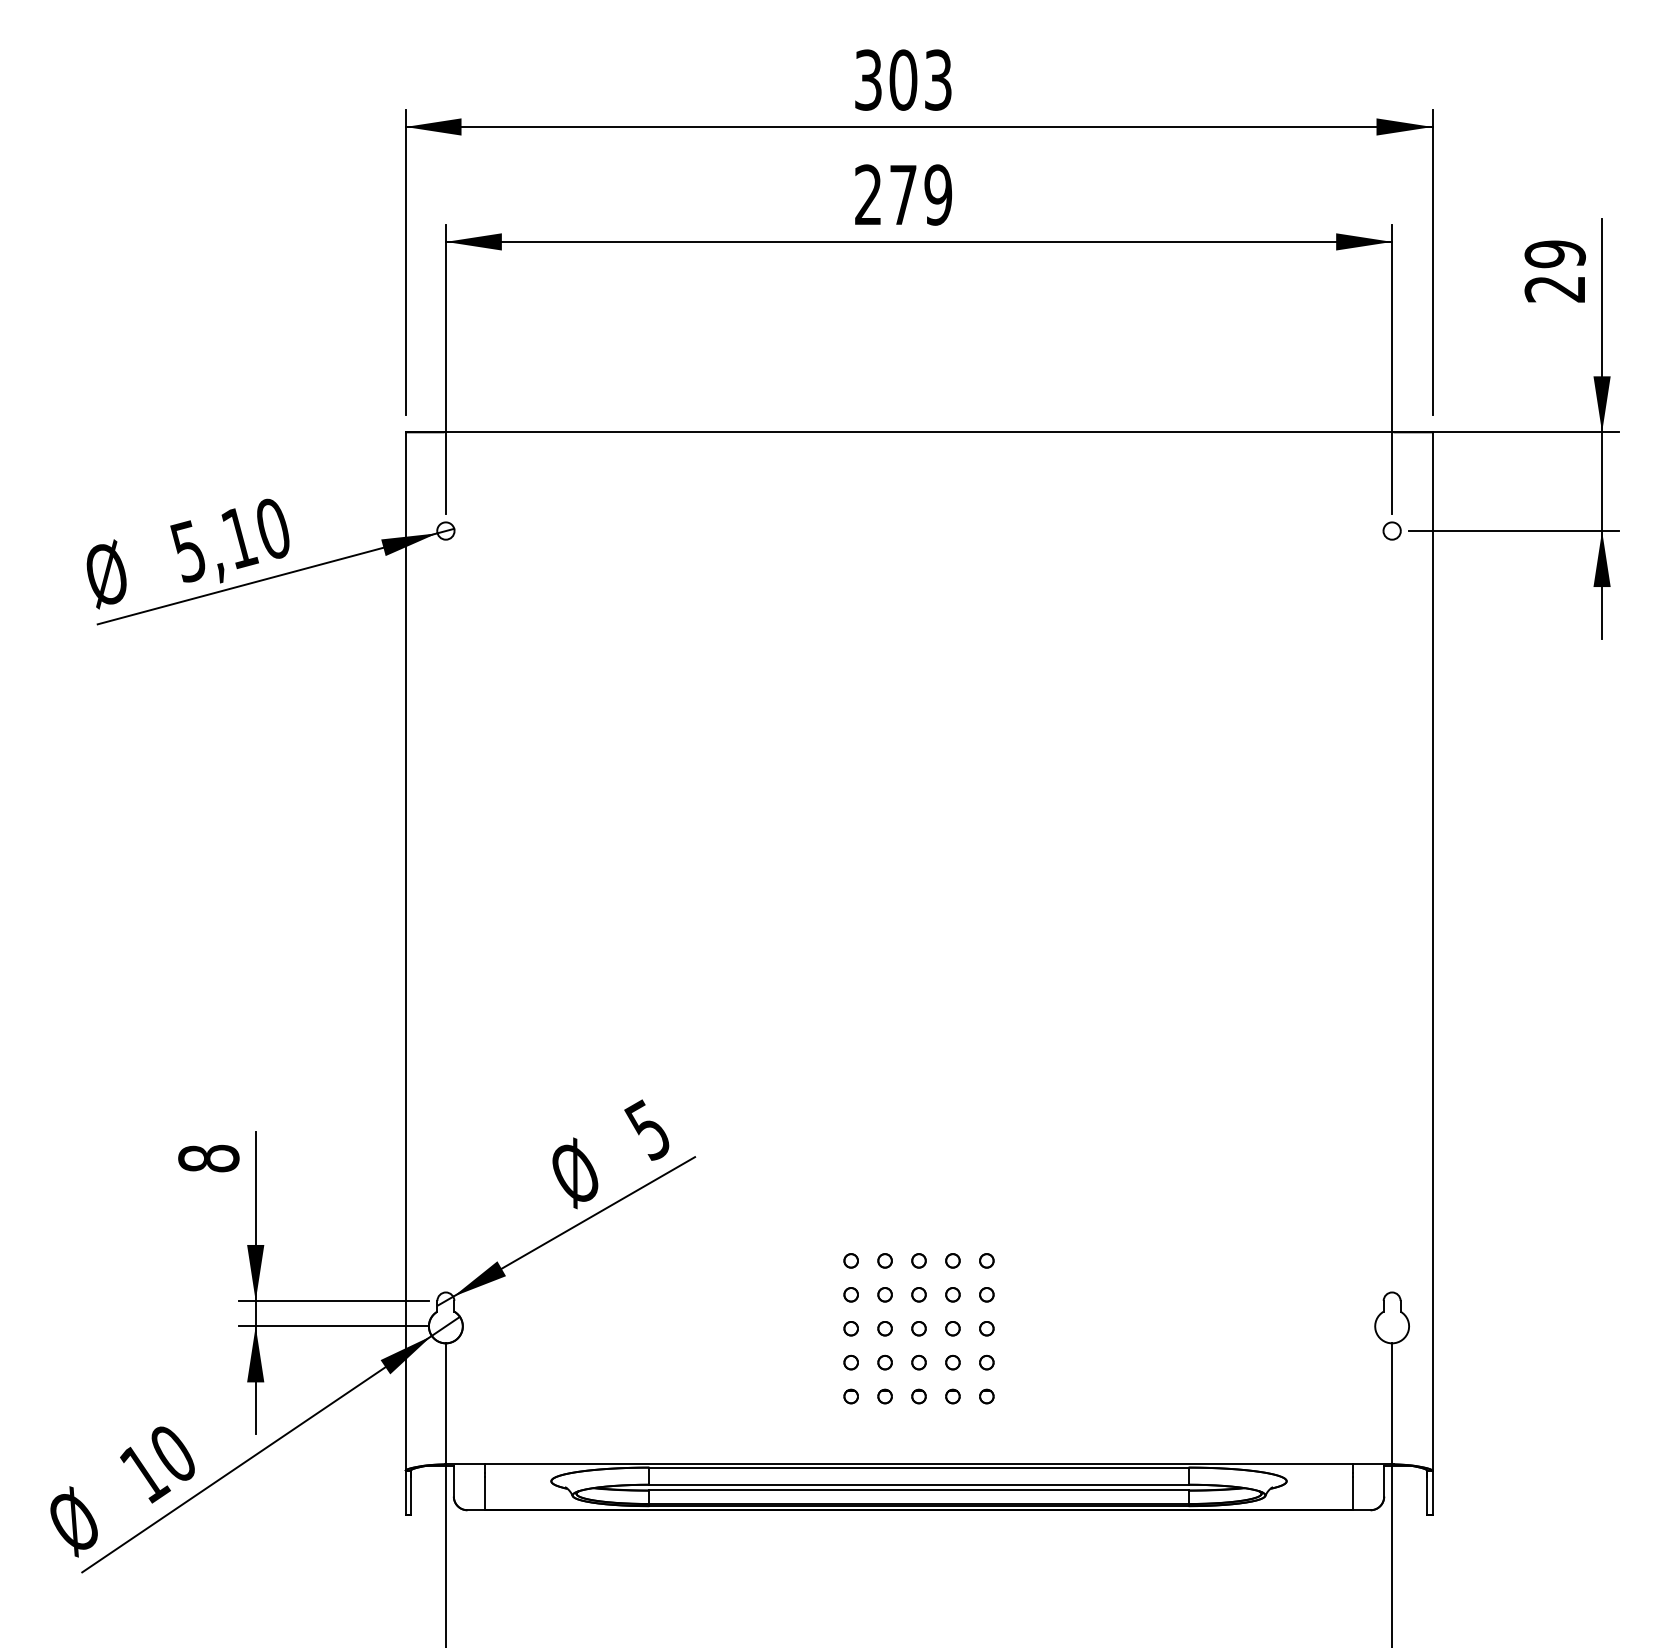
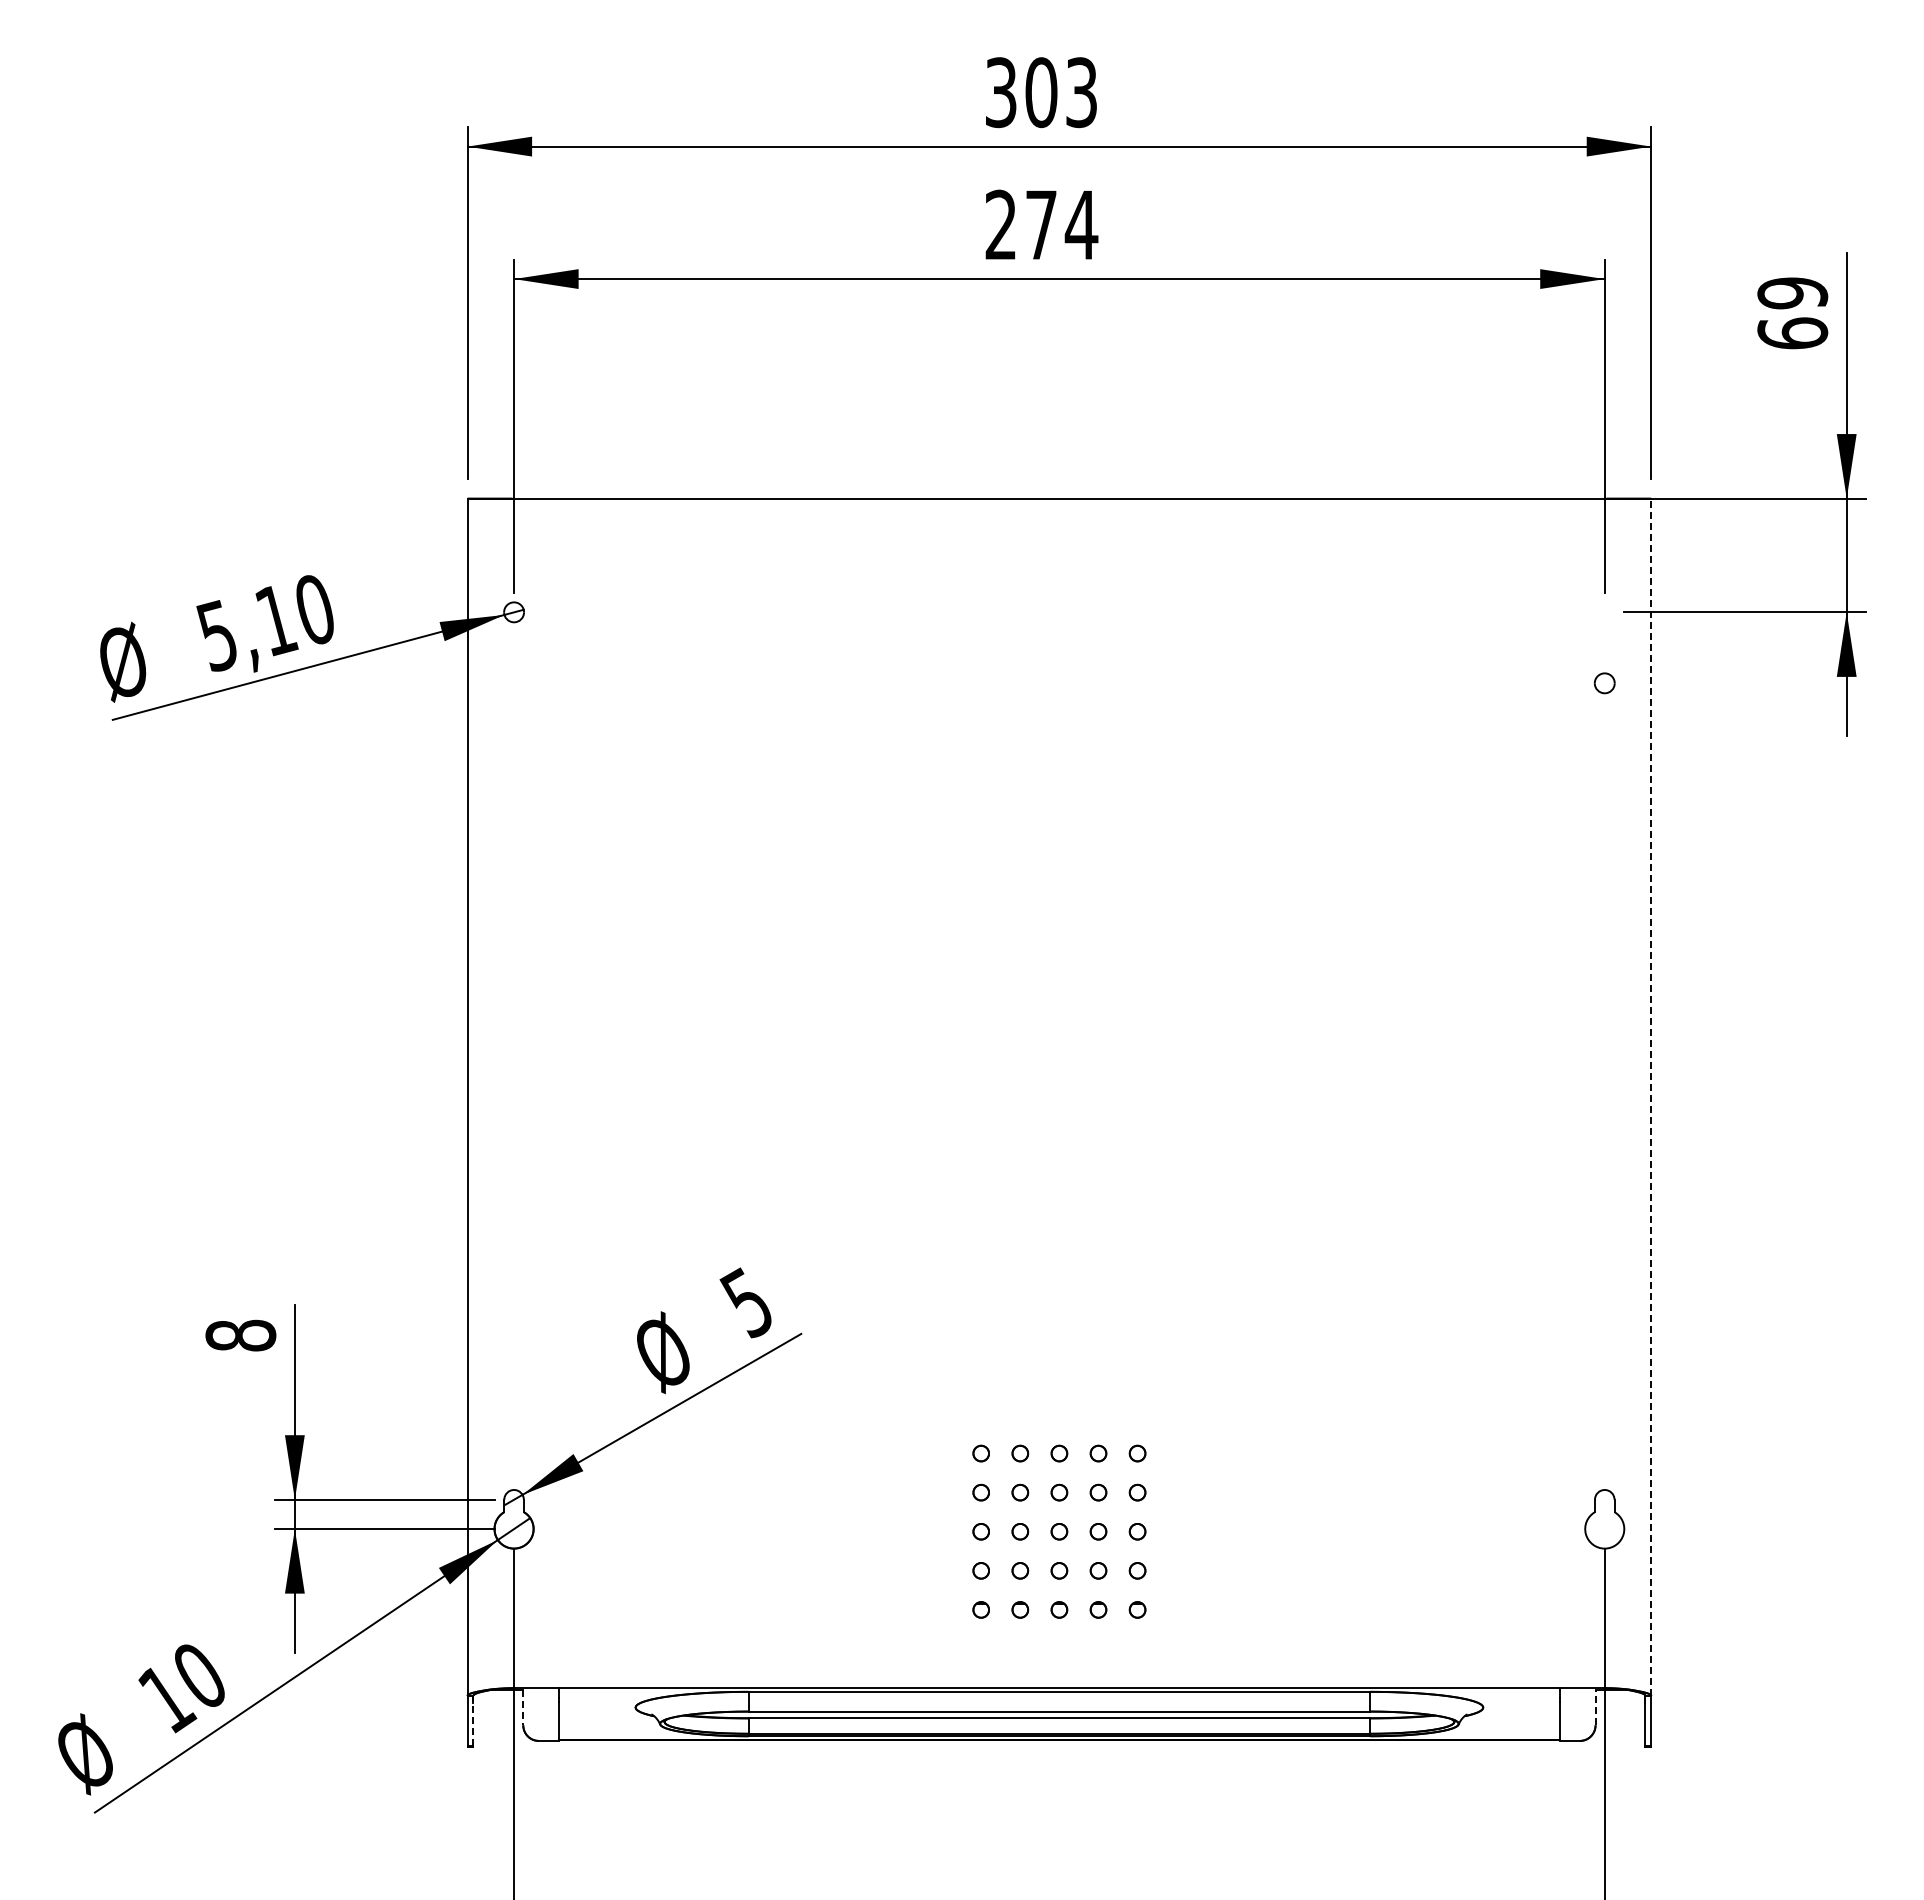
text: (938, 194) -> (1081, 224), 279 -> 274
text: (1555, 289) -> (1792, 333), 29 -> 69
part: (1391, 531) -> (1604, 683), moved
line: (1432, 951) -> (1651, 1097), solid -> dashed
line: (454, 1481) -> (523, 1707), solid -> dashed
line: (1384, 1481) -> (1595, 1707), solid -> dashed
line: (410, 1492) -> (473, 1720), solid -> dashed

